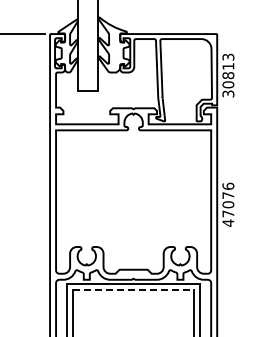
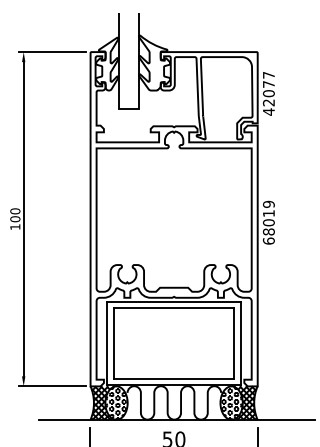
text: (227, 75) -> (268, 93), 30813 -> 42077
text: (227, 204) -> (268, 222), 47076 -> 68019
line: (133, 290) -> (174, 308), dashed -> solid

